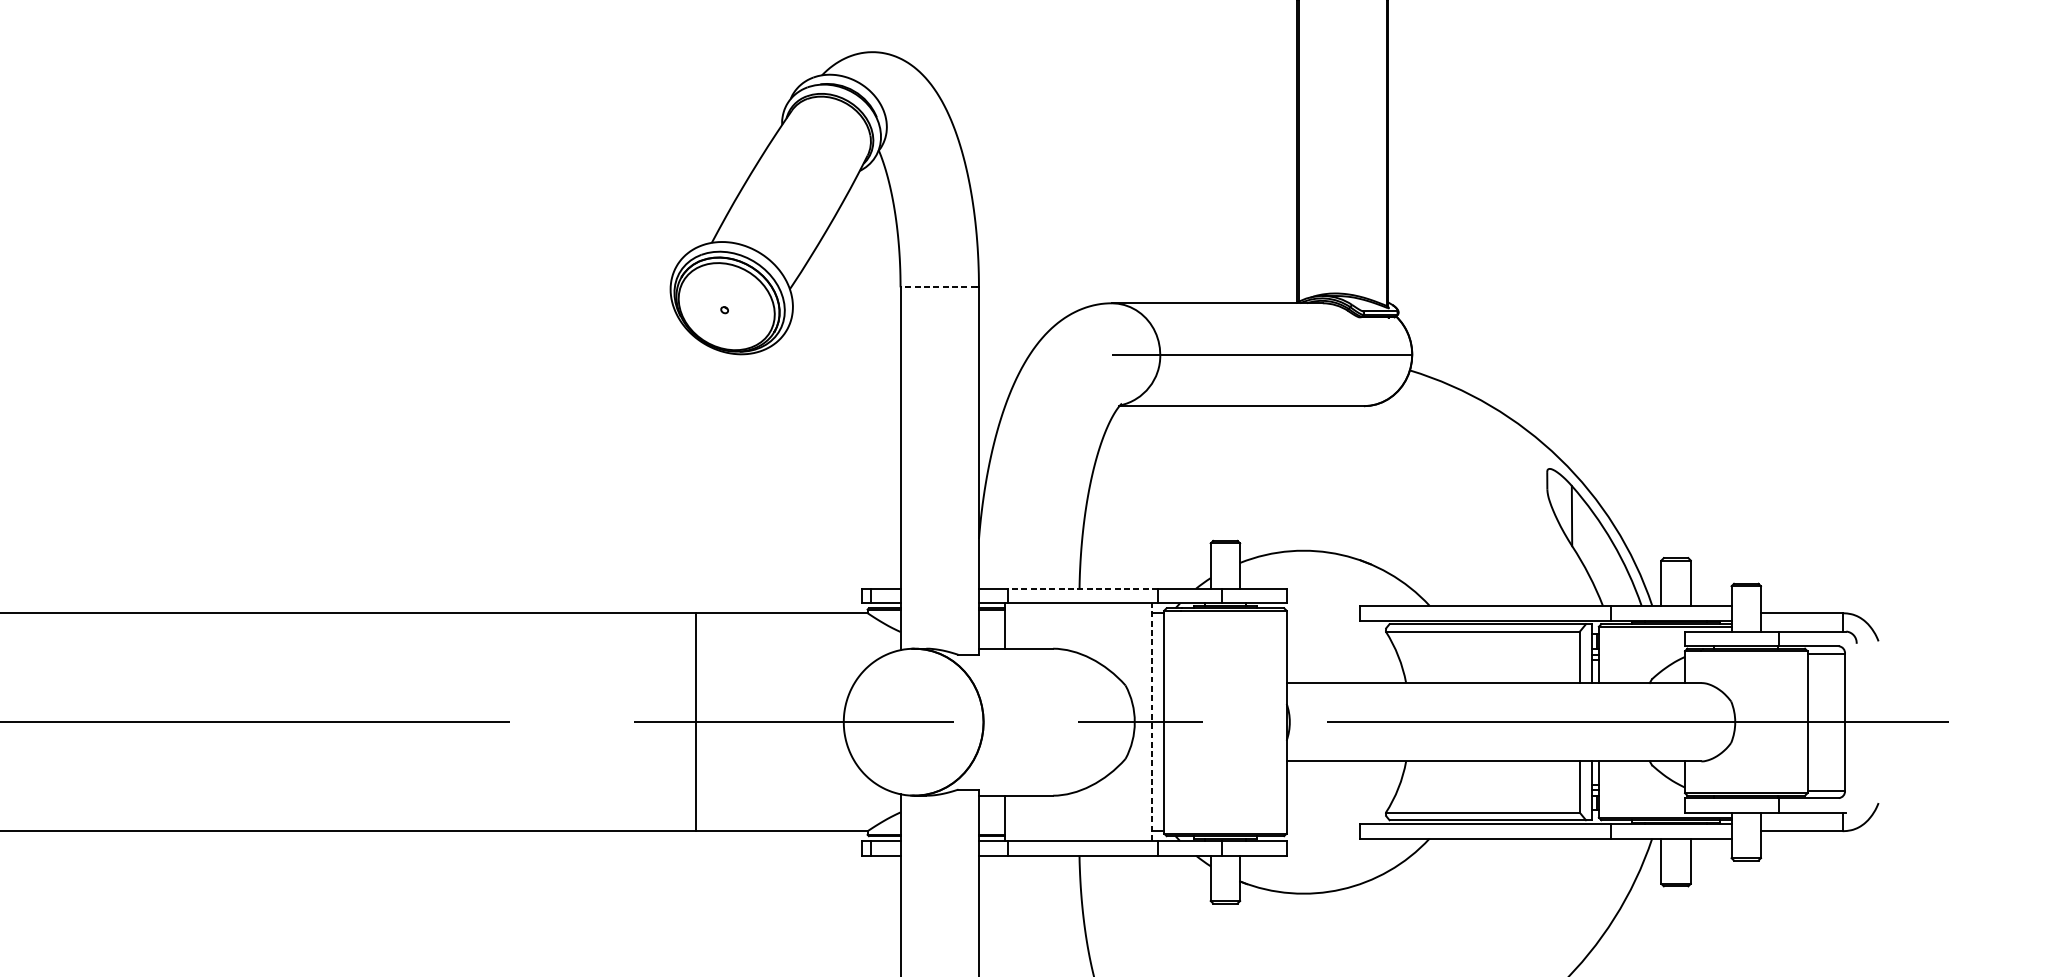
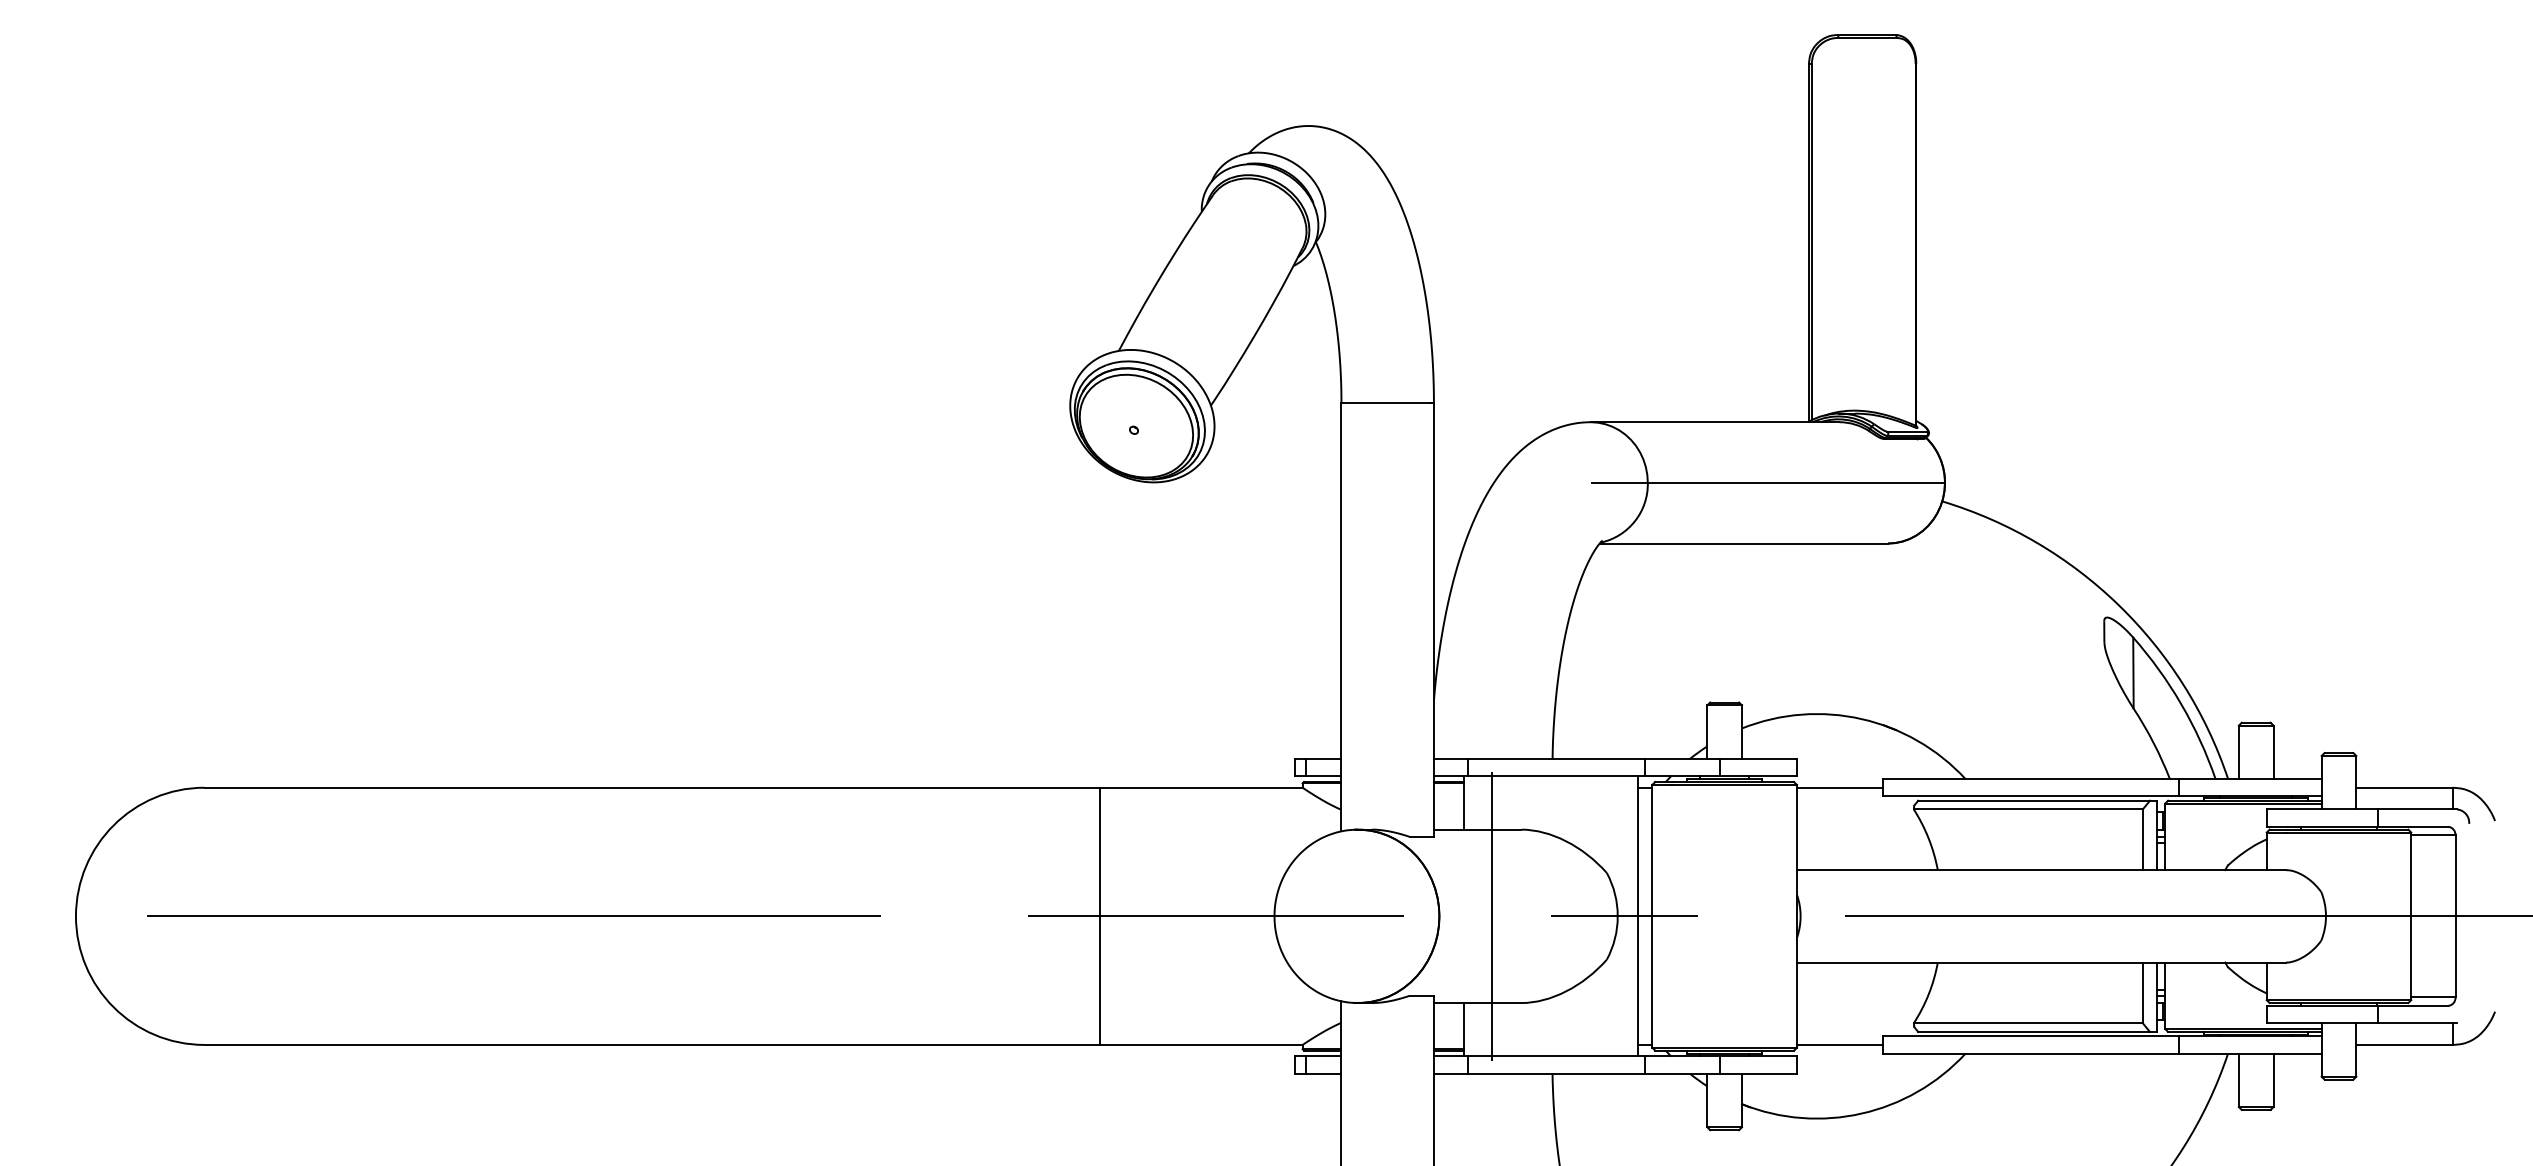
line: (938, 287) -> (1386, 403), dashed -> solid
line: (1082, 588) -> (1556, 758), dashed -> solid
line: (1322, 612) -> (1839, 787), added
line: (1027, 721) -> (1491, 915), added
line: (1151, 721) -> (1637, 915), dashed -> solid
line: (1322, 830) -> (1839, 1044), added

